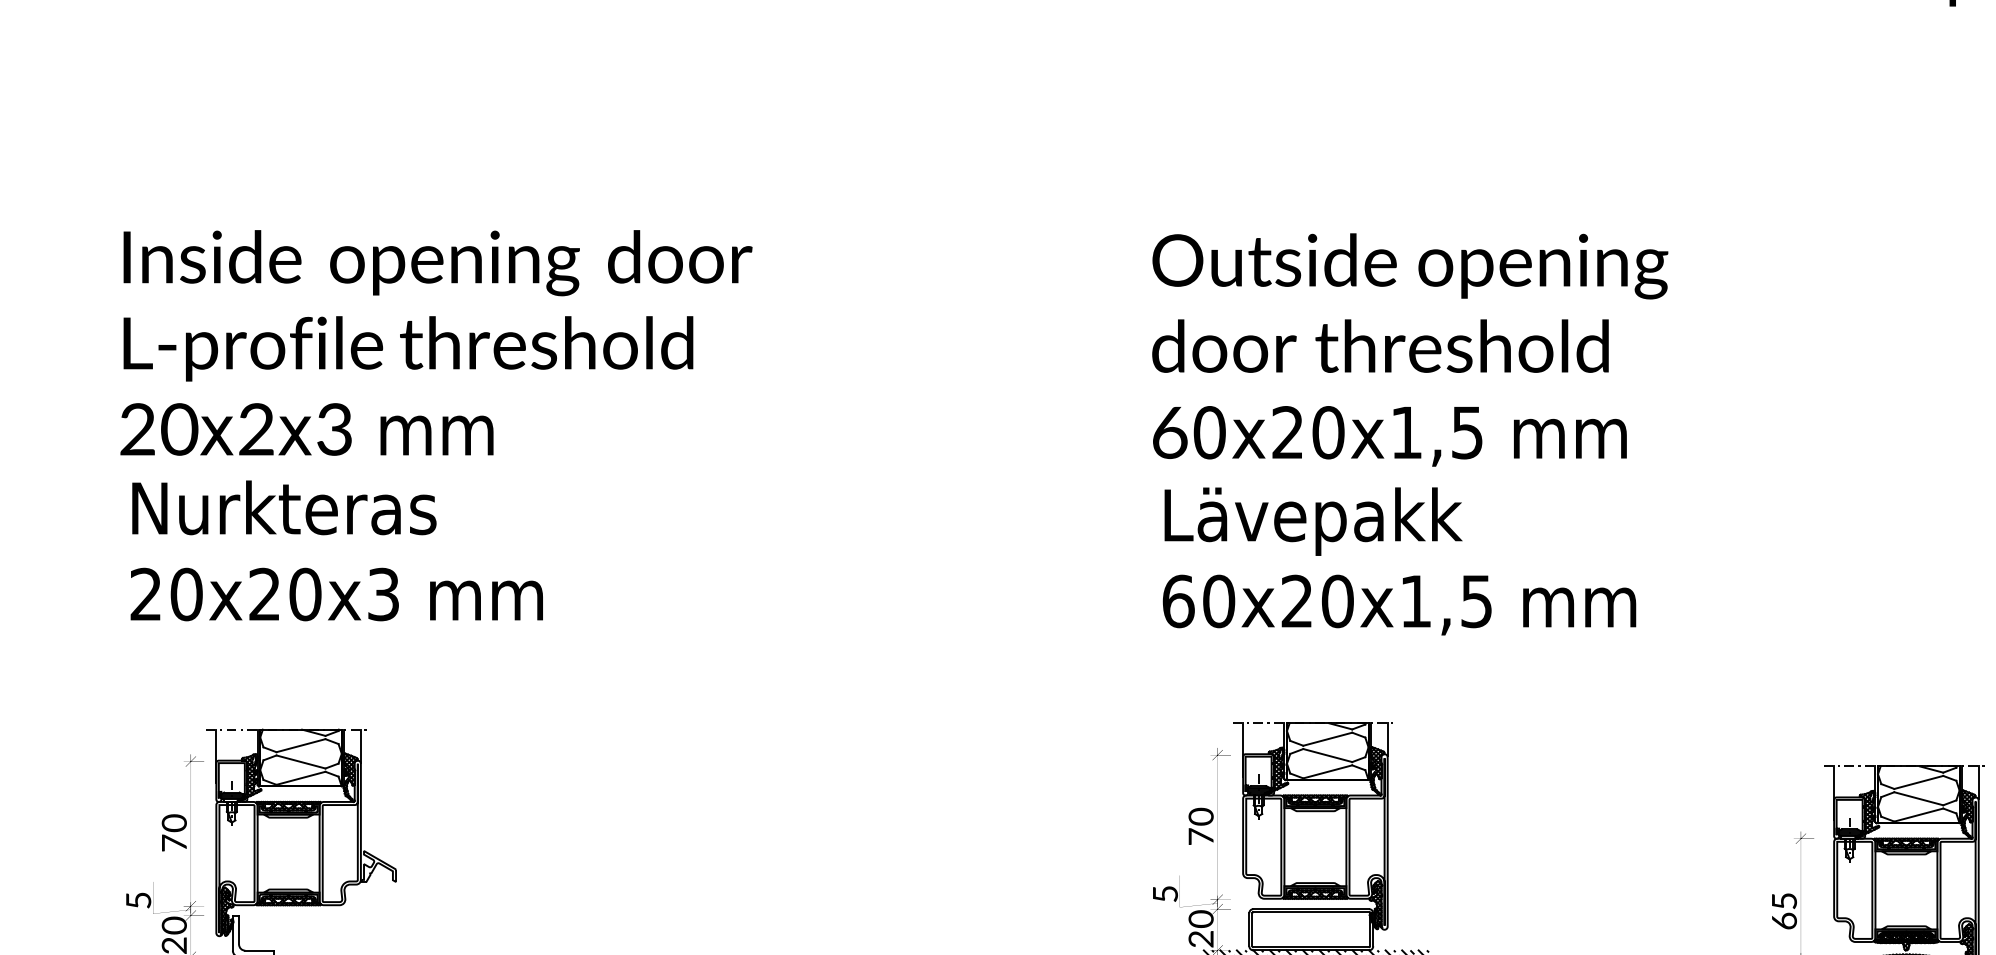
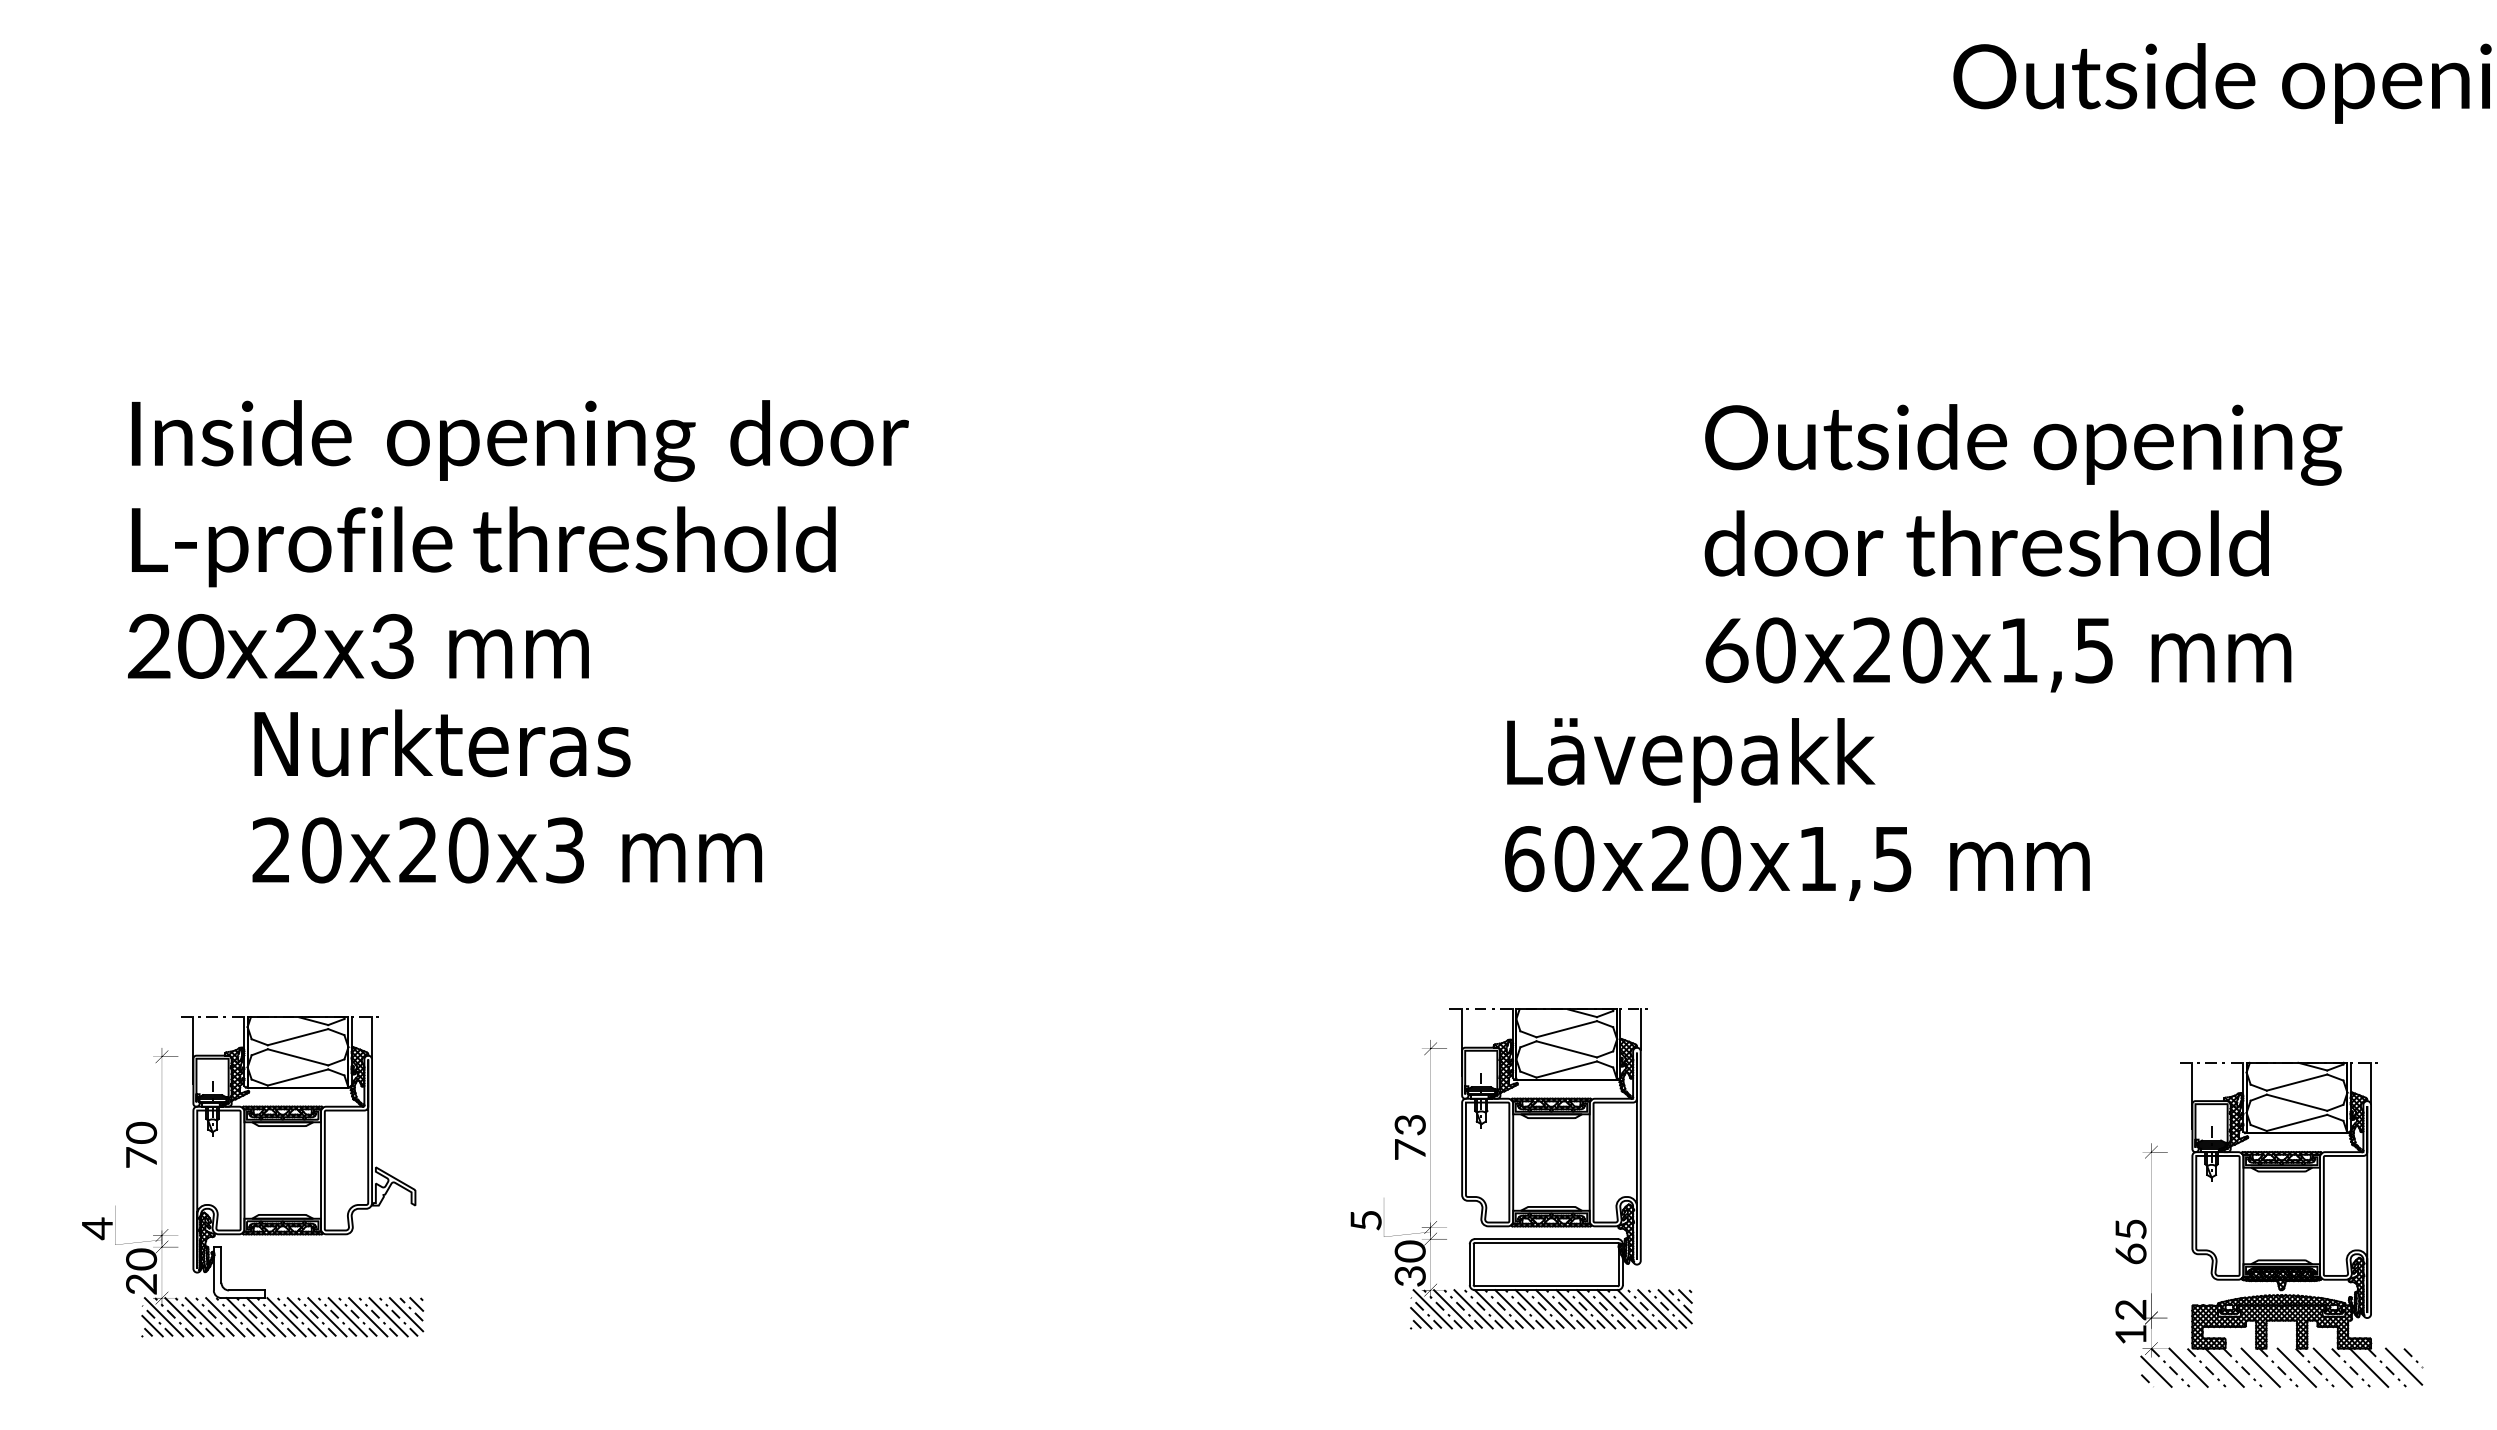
text: (436, 342) -> (518, 539), moved
text: (1410, 350) -> (2023, 548), moved
text: (337, 550) -> (507, 796), moved
text: (1399, 561) -> (1797, 809), moved
text: (1200, 817) -> (1409, 1125), 70 -> 73
text: (138, 900) -> (97, 1228), 5 -> 4
text: (1202, 939) -> (1411, 1276), 20 -> 30

